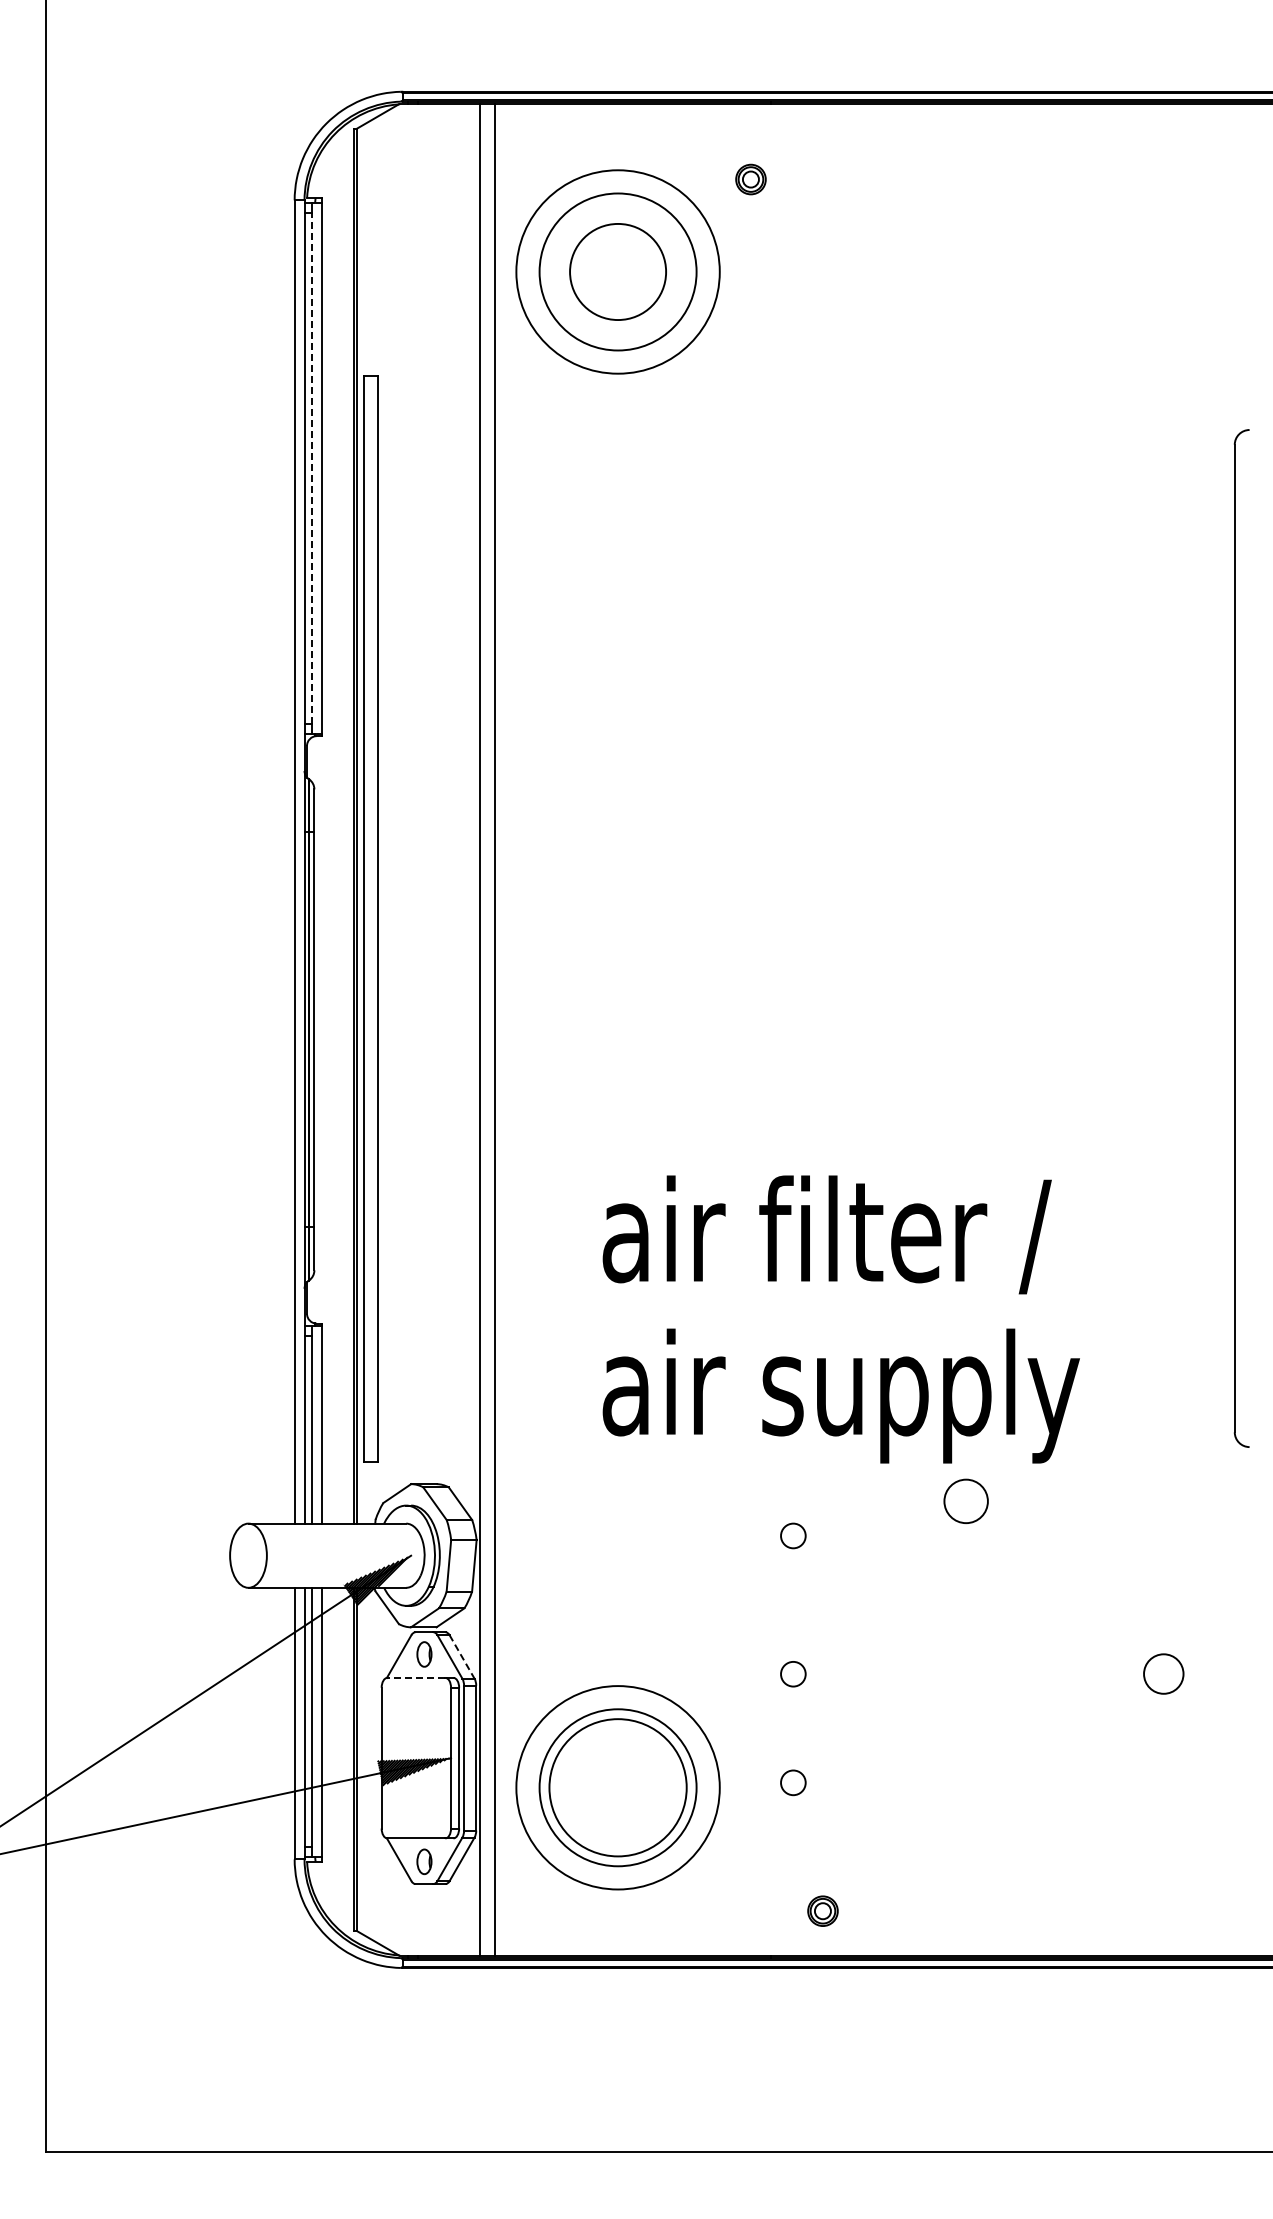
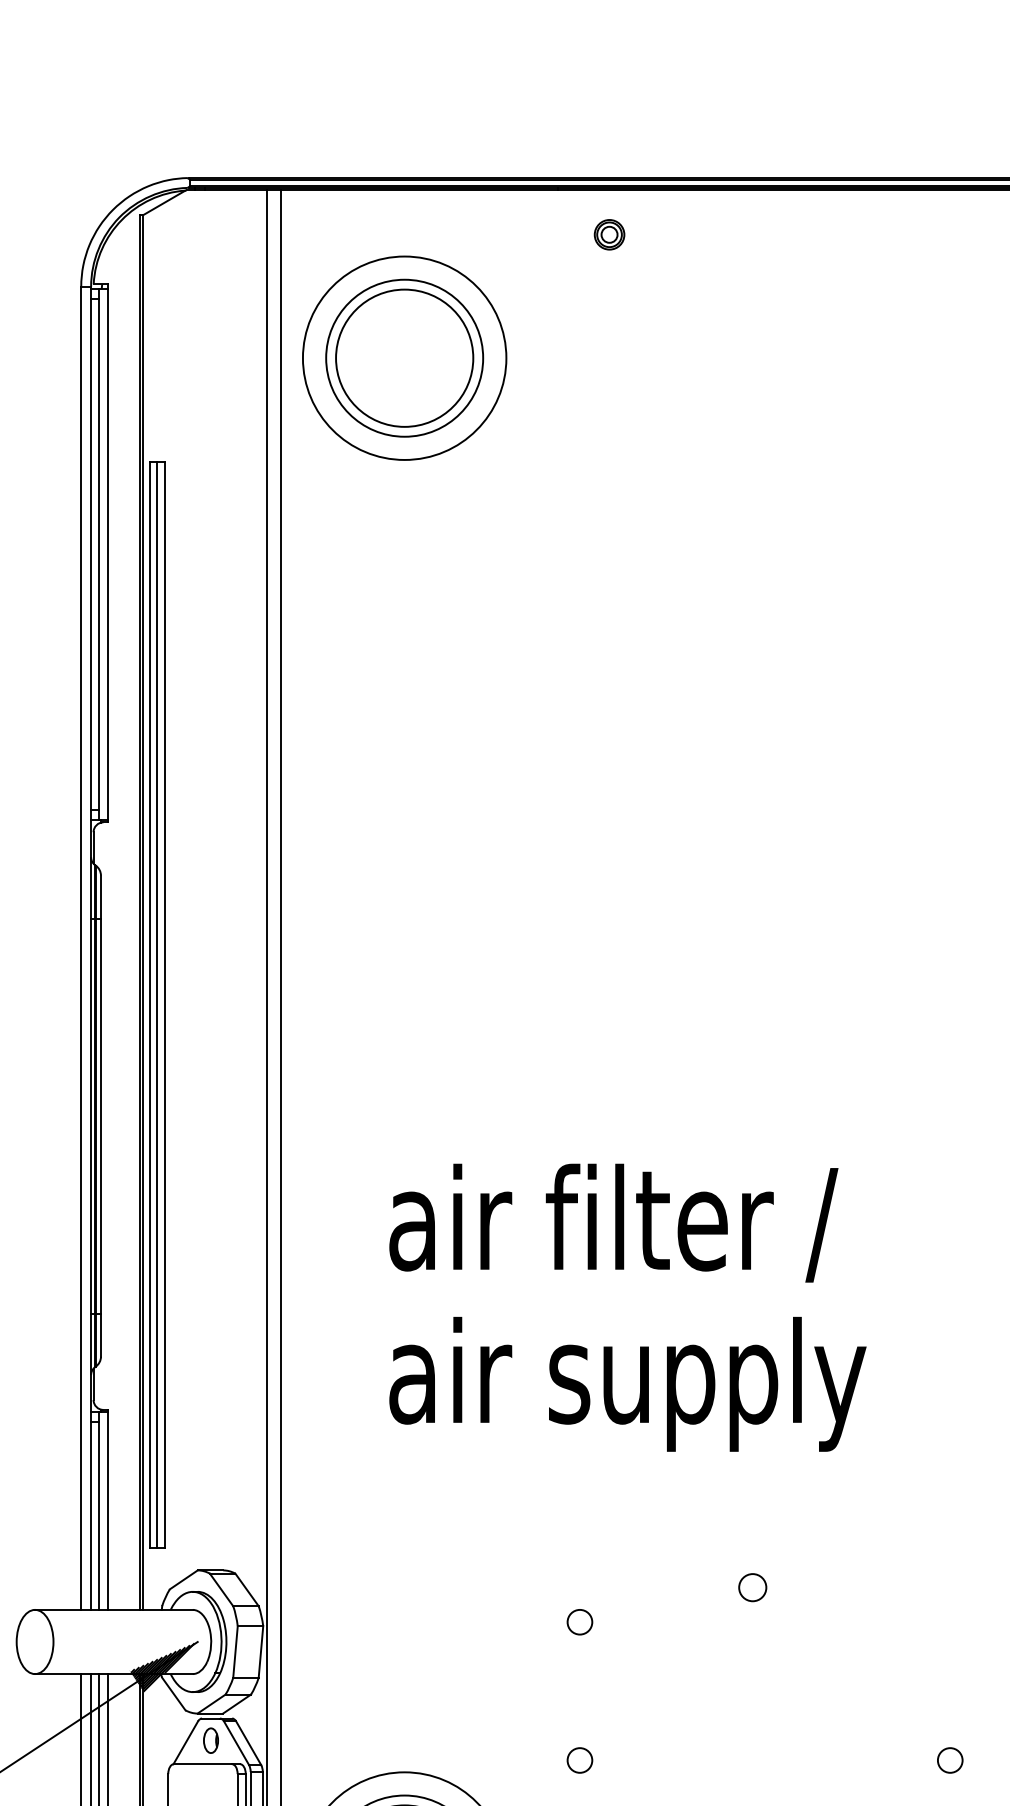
part: (750, 179) -> (609, 234), moved
circle: (617, 271) -> (404, 357), size x1.43
line: (311, 468) -> (98, 554), dashed -> solid
line: (369, 918) -> (156, 1004), added
text: (840, 1319) -> (627, 1307), moved
circle: (965, 1501) -> (752, 1587), size x0.62
line: (462, 1657) -> (249, 1743), dashed -> solid
circle: (1163, 1674) -> (950, 1760), size x0.62
line: (415, 1677) -> (202, 1763), dashed -> solid

